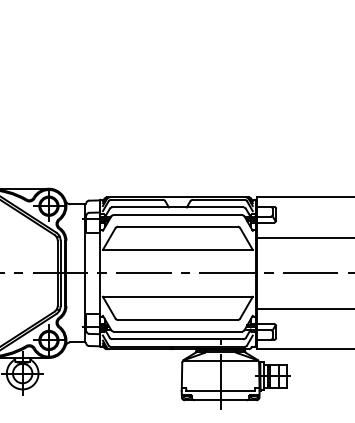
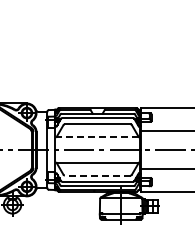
line: (177, 250) -> (97, 137), solid -> dashed
line: (177, 319) -> (97, 175), solid -> dashed

